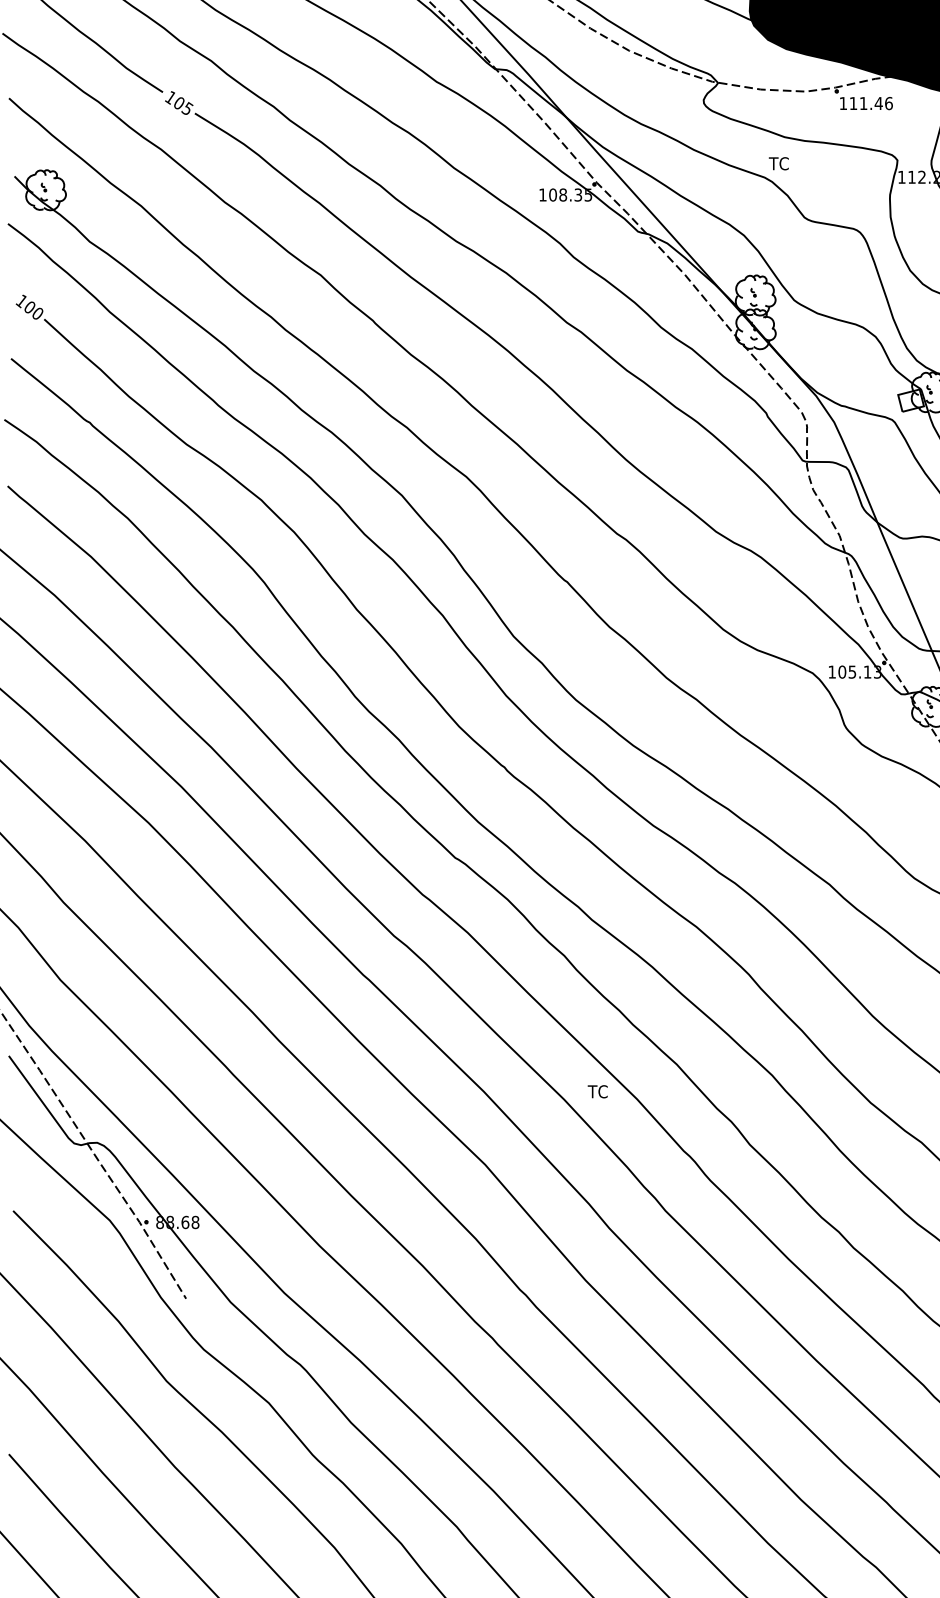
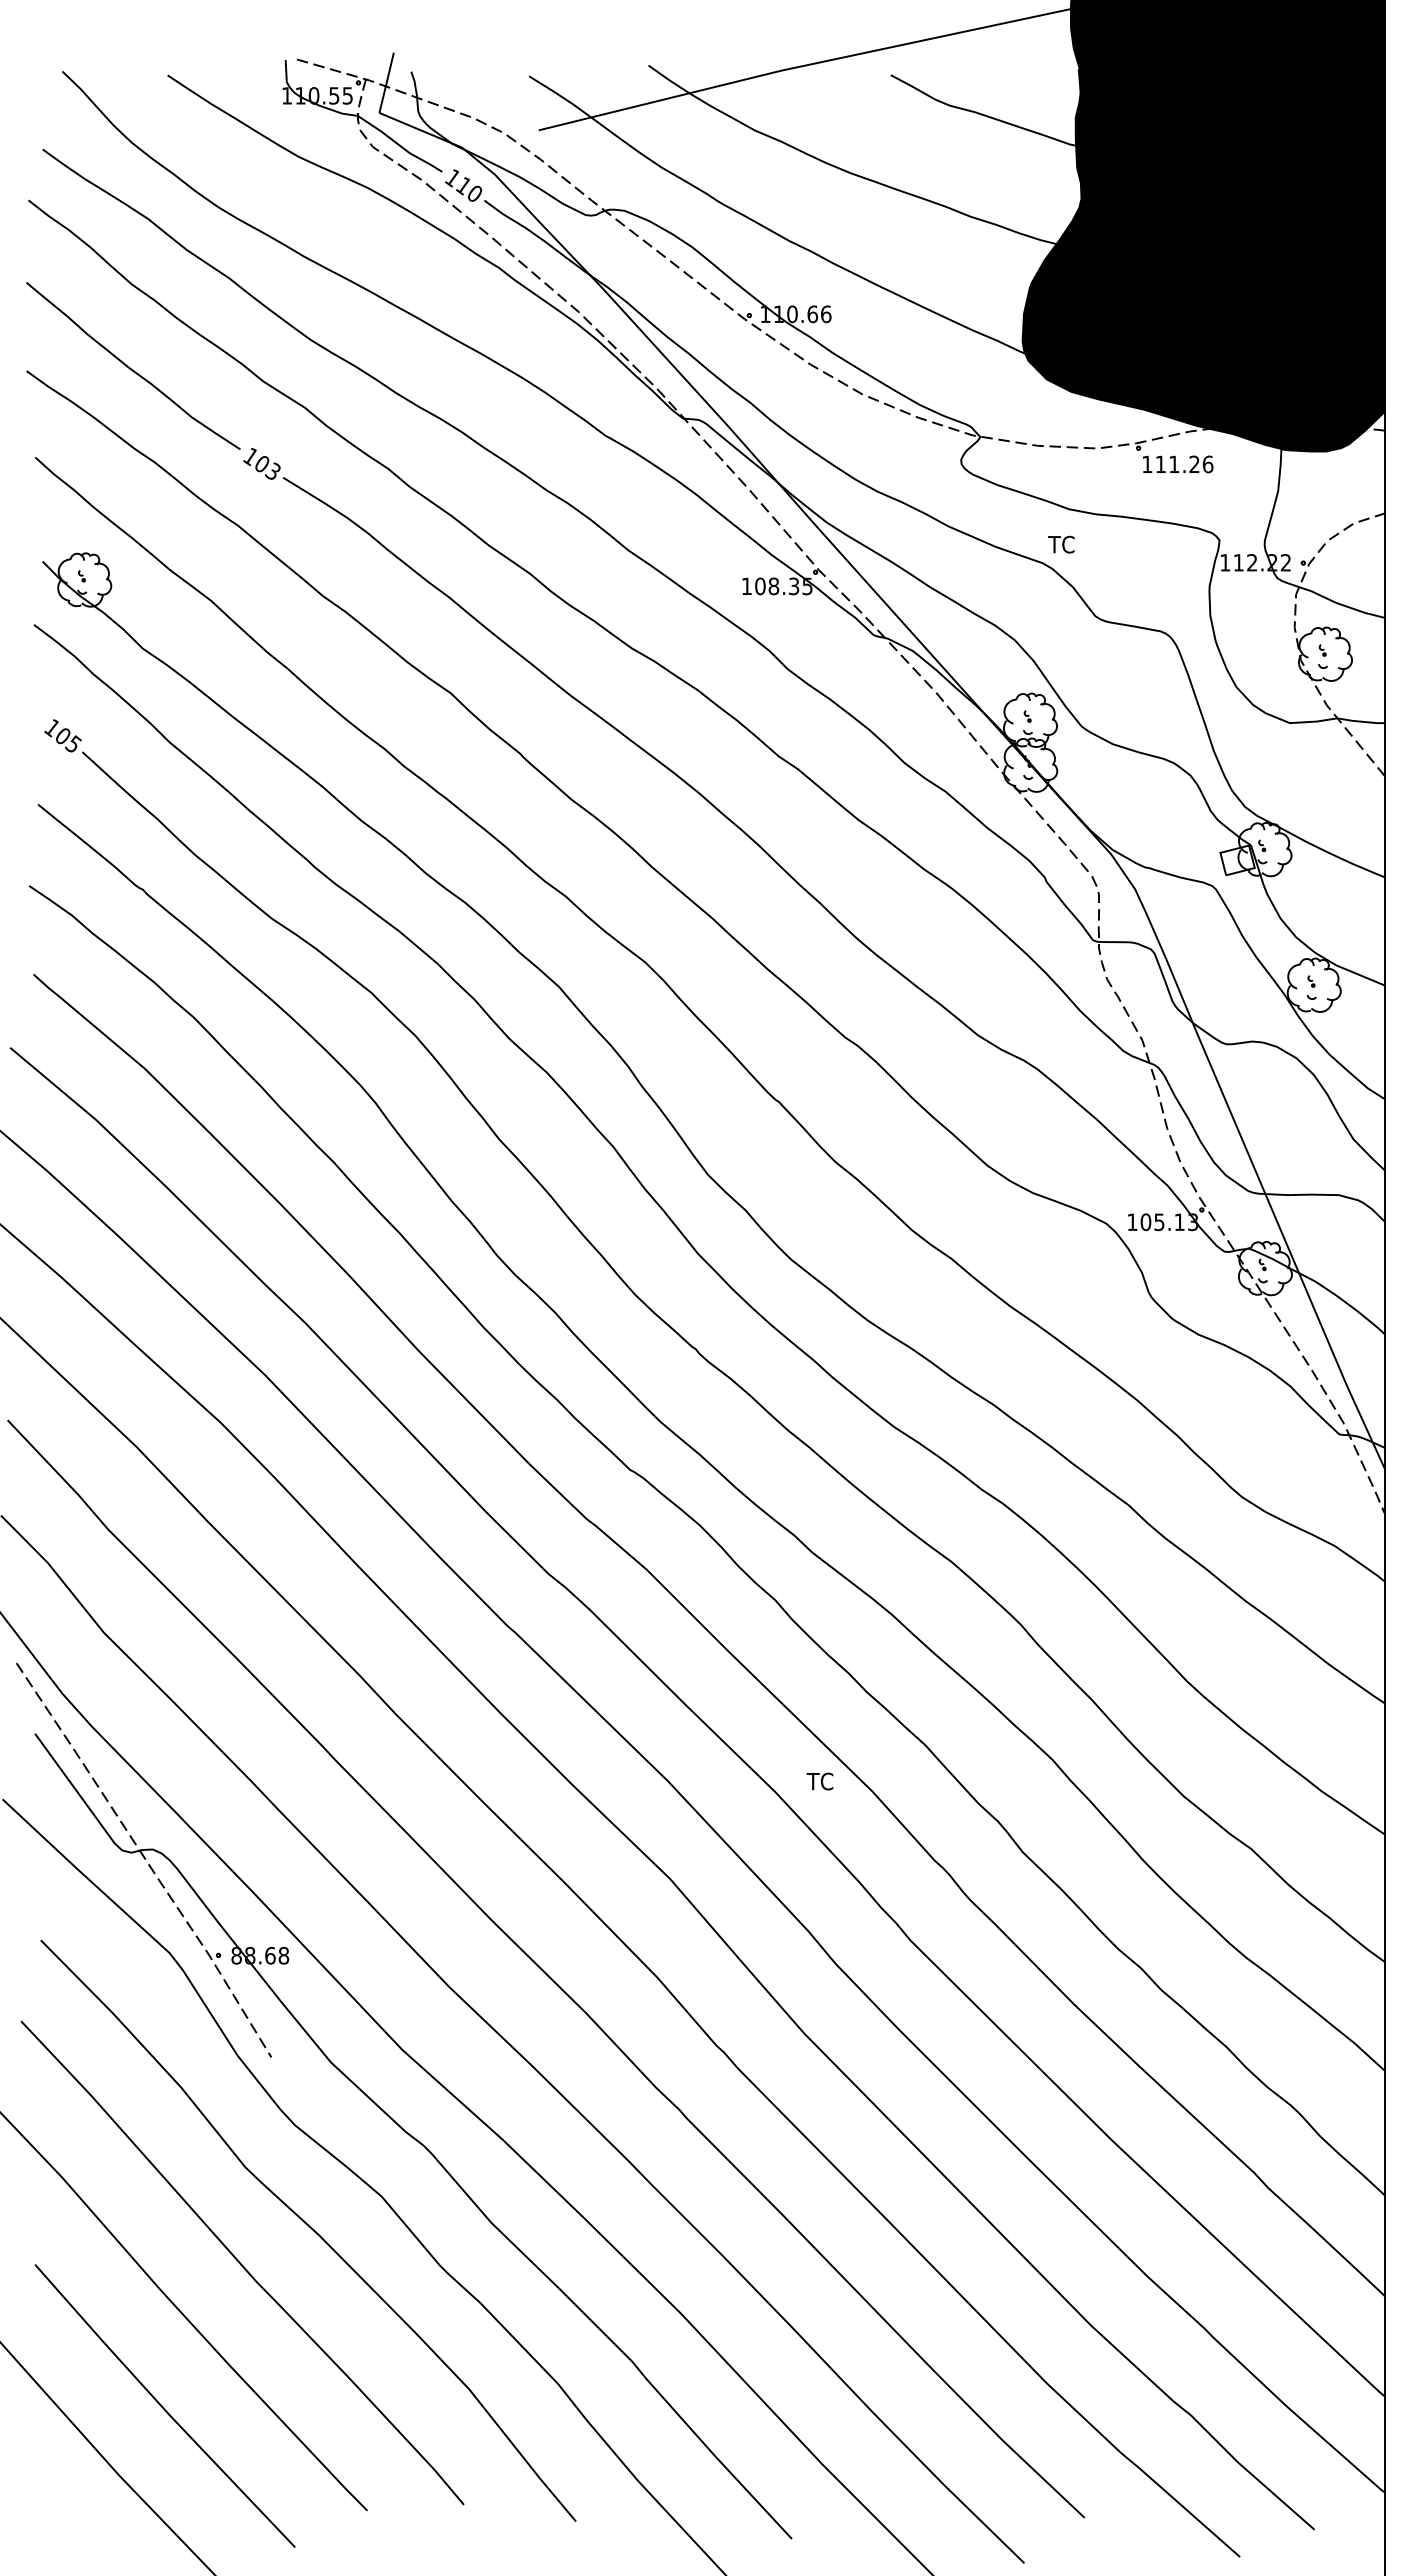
text: (878, 102) -> (1194, 463), 111.46 -> 111.26
text: (189, 108) -> (275, 471), 105 -> 103
text: (37, 312) -> (73, 743), 100 -> 105

